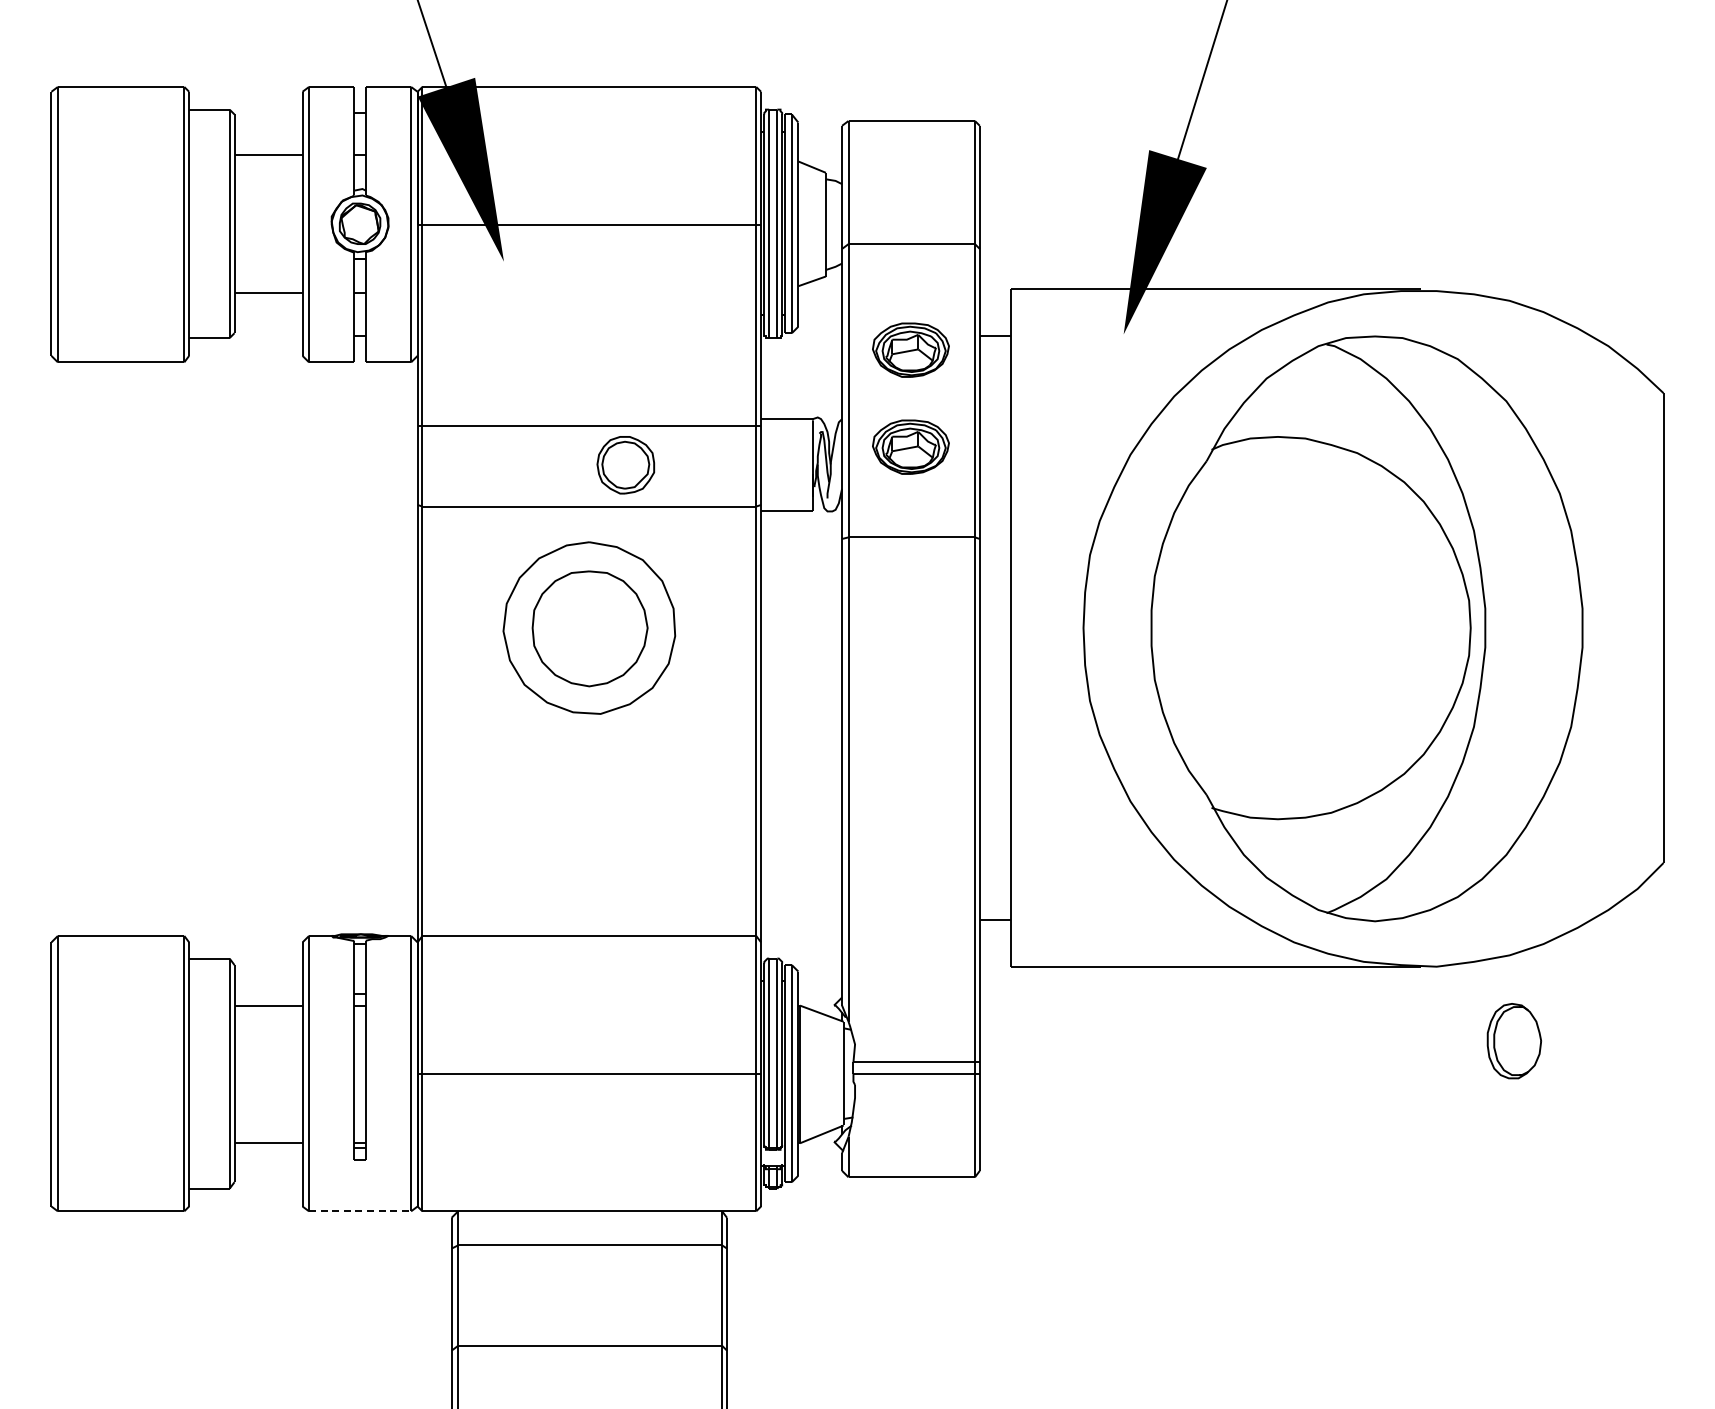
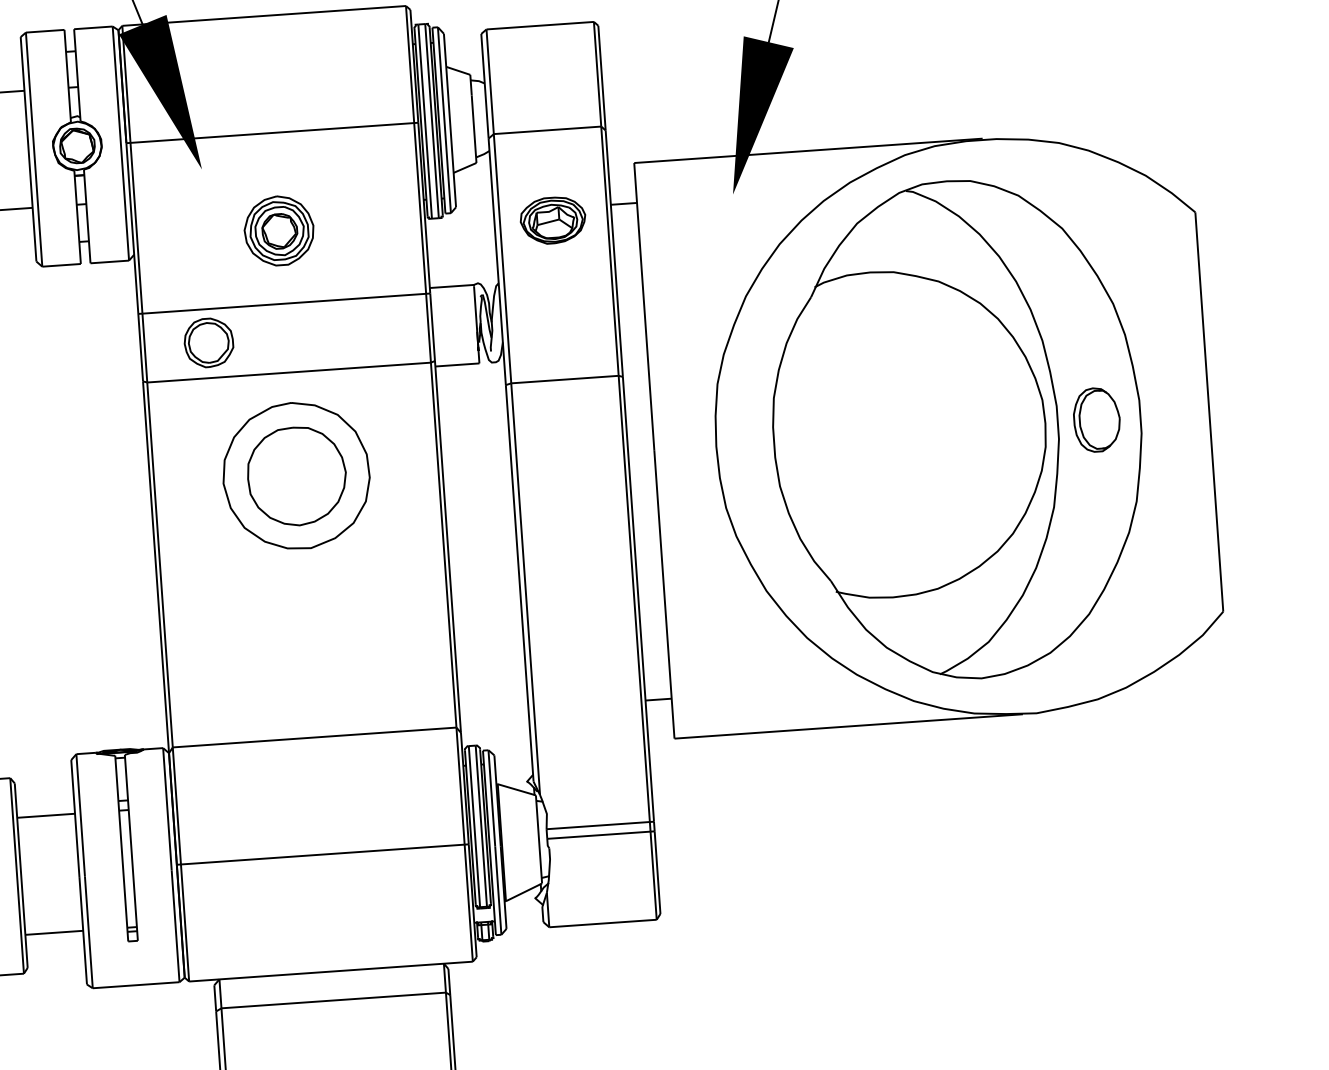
part: (589, 339) -> (279, 230), added
part: (910, 446) -> (558, 302), removed
part: (625, 465) -> (208, 343), moved
part: (1513, 1041) -> (1096, 420), moved
line: (360, 1211) -> (136, 985), dashed -> solid

